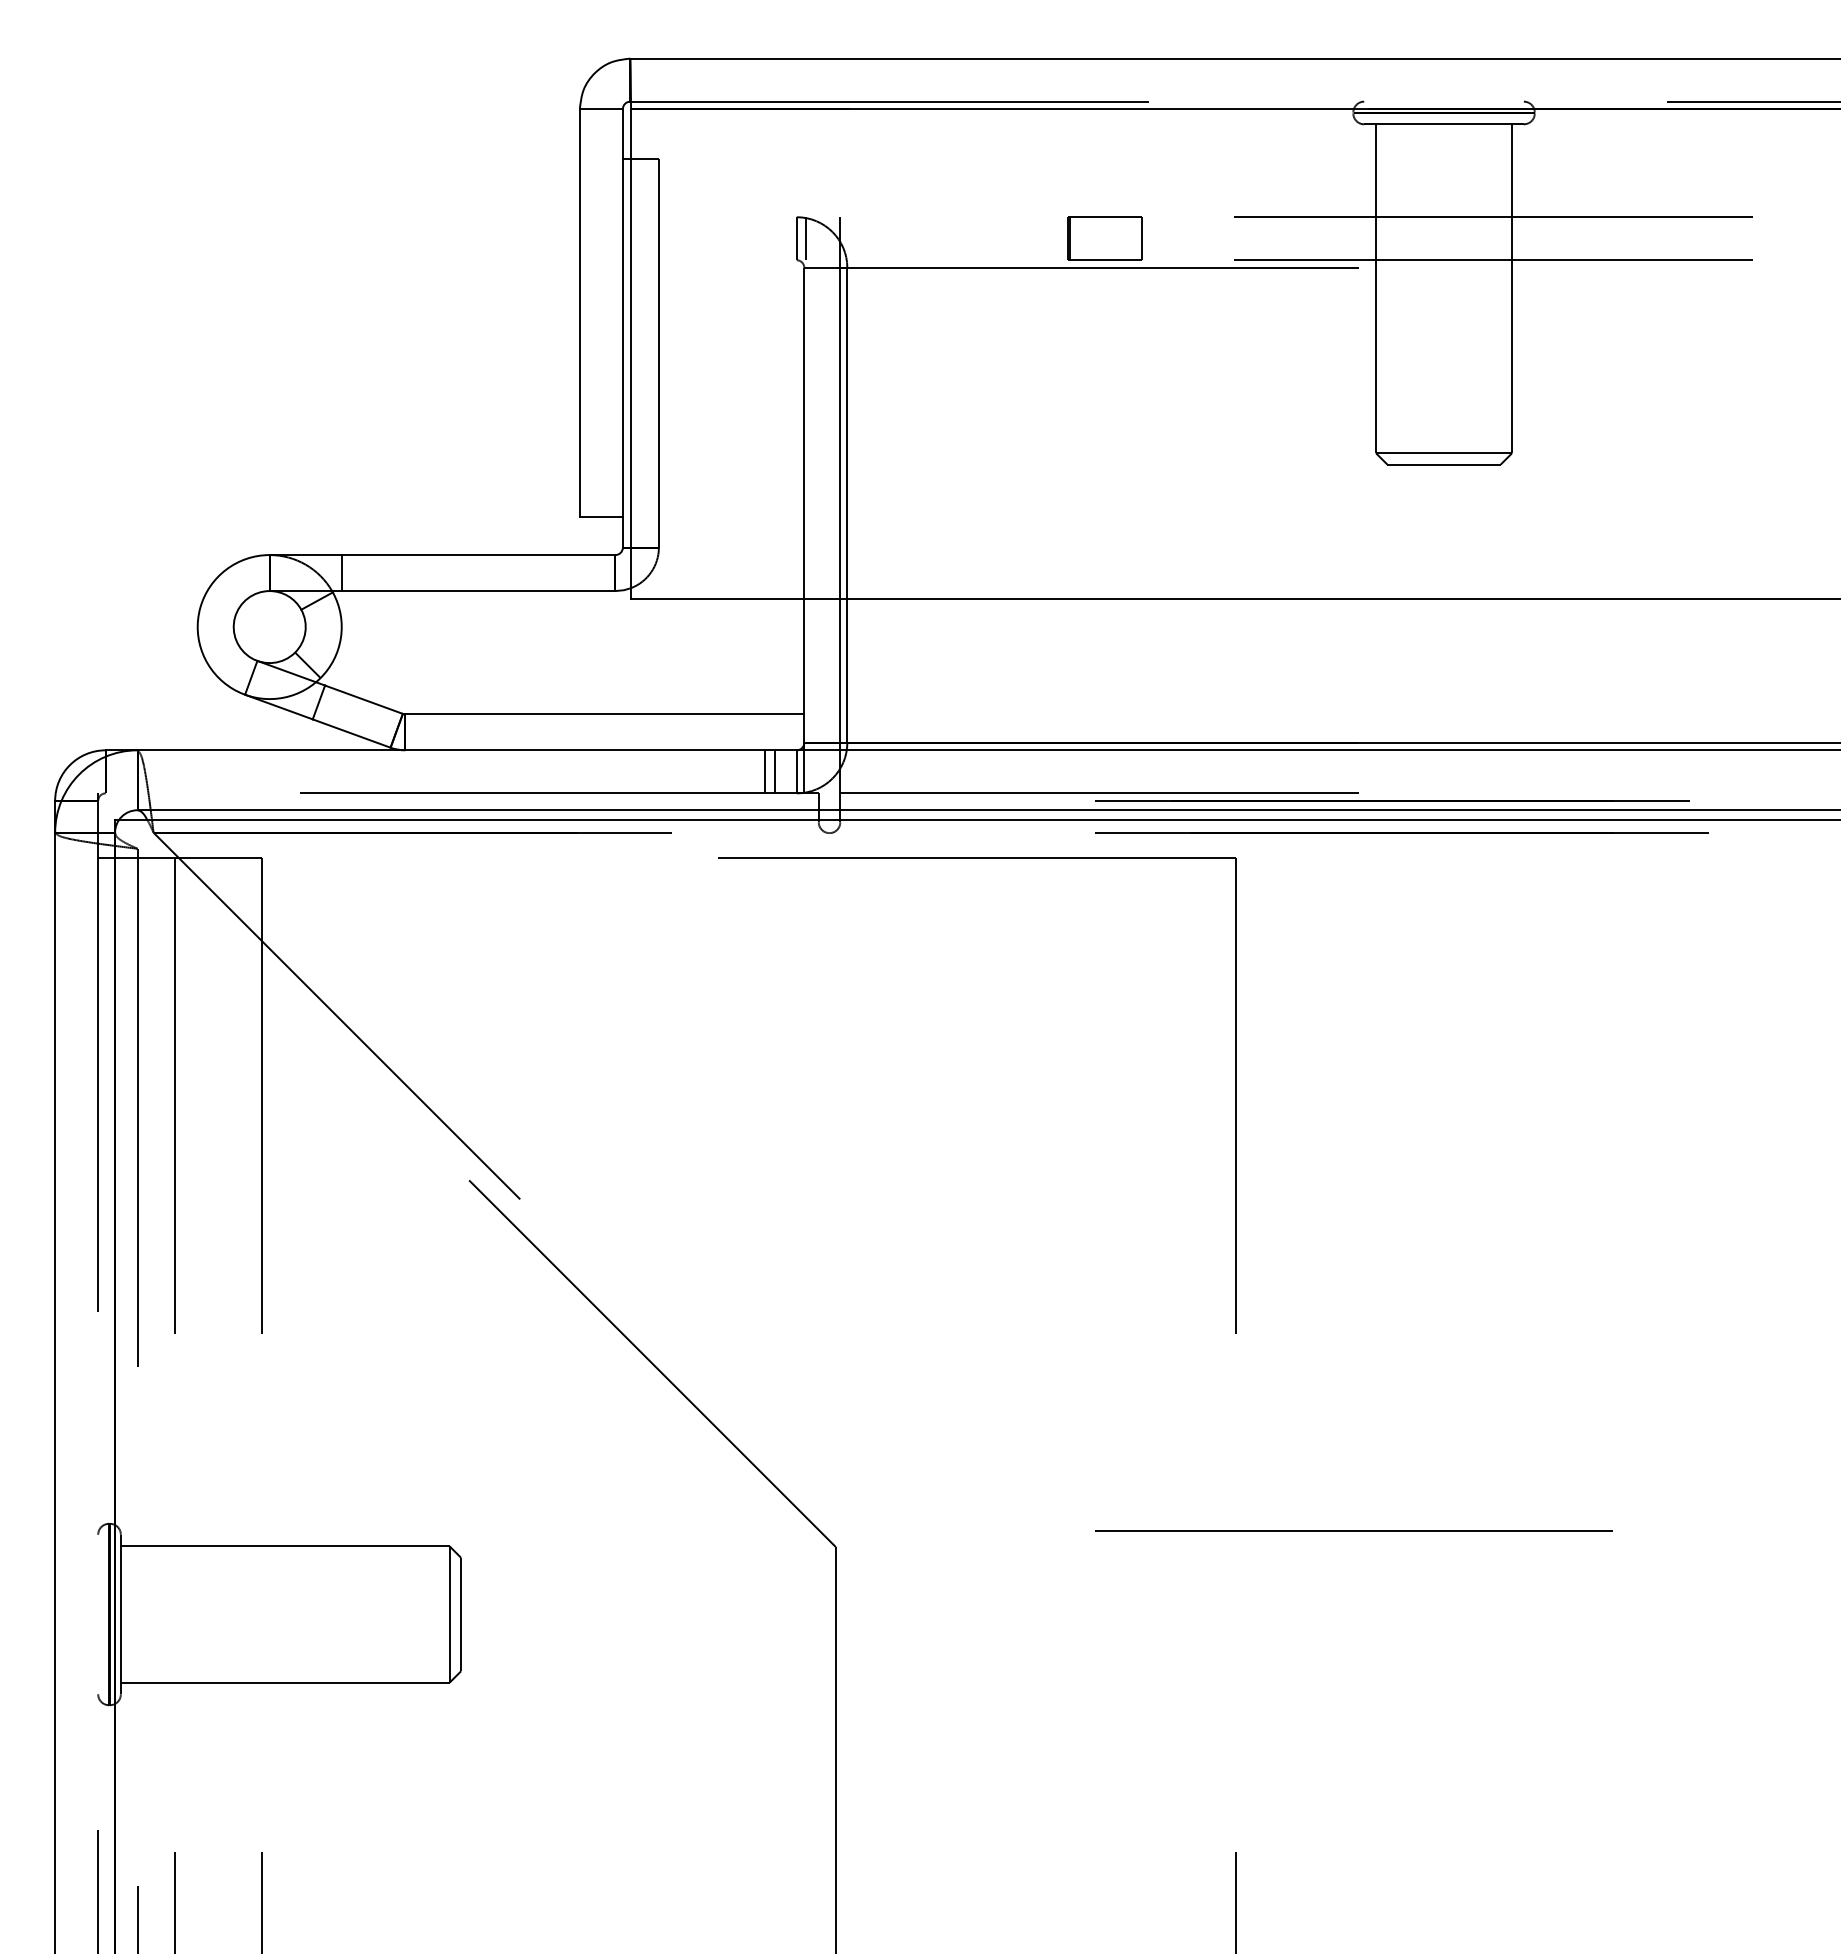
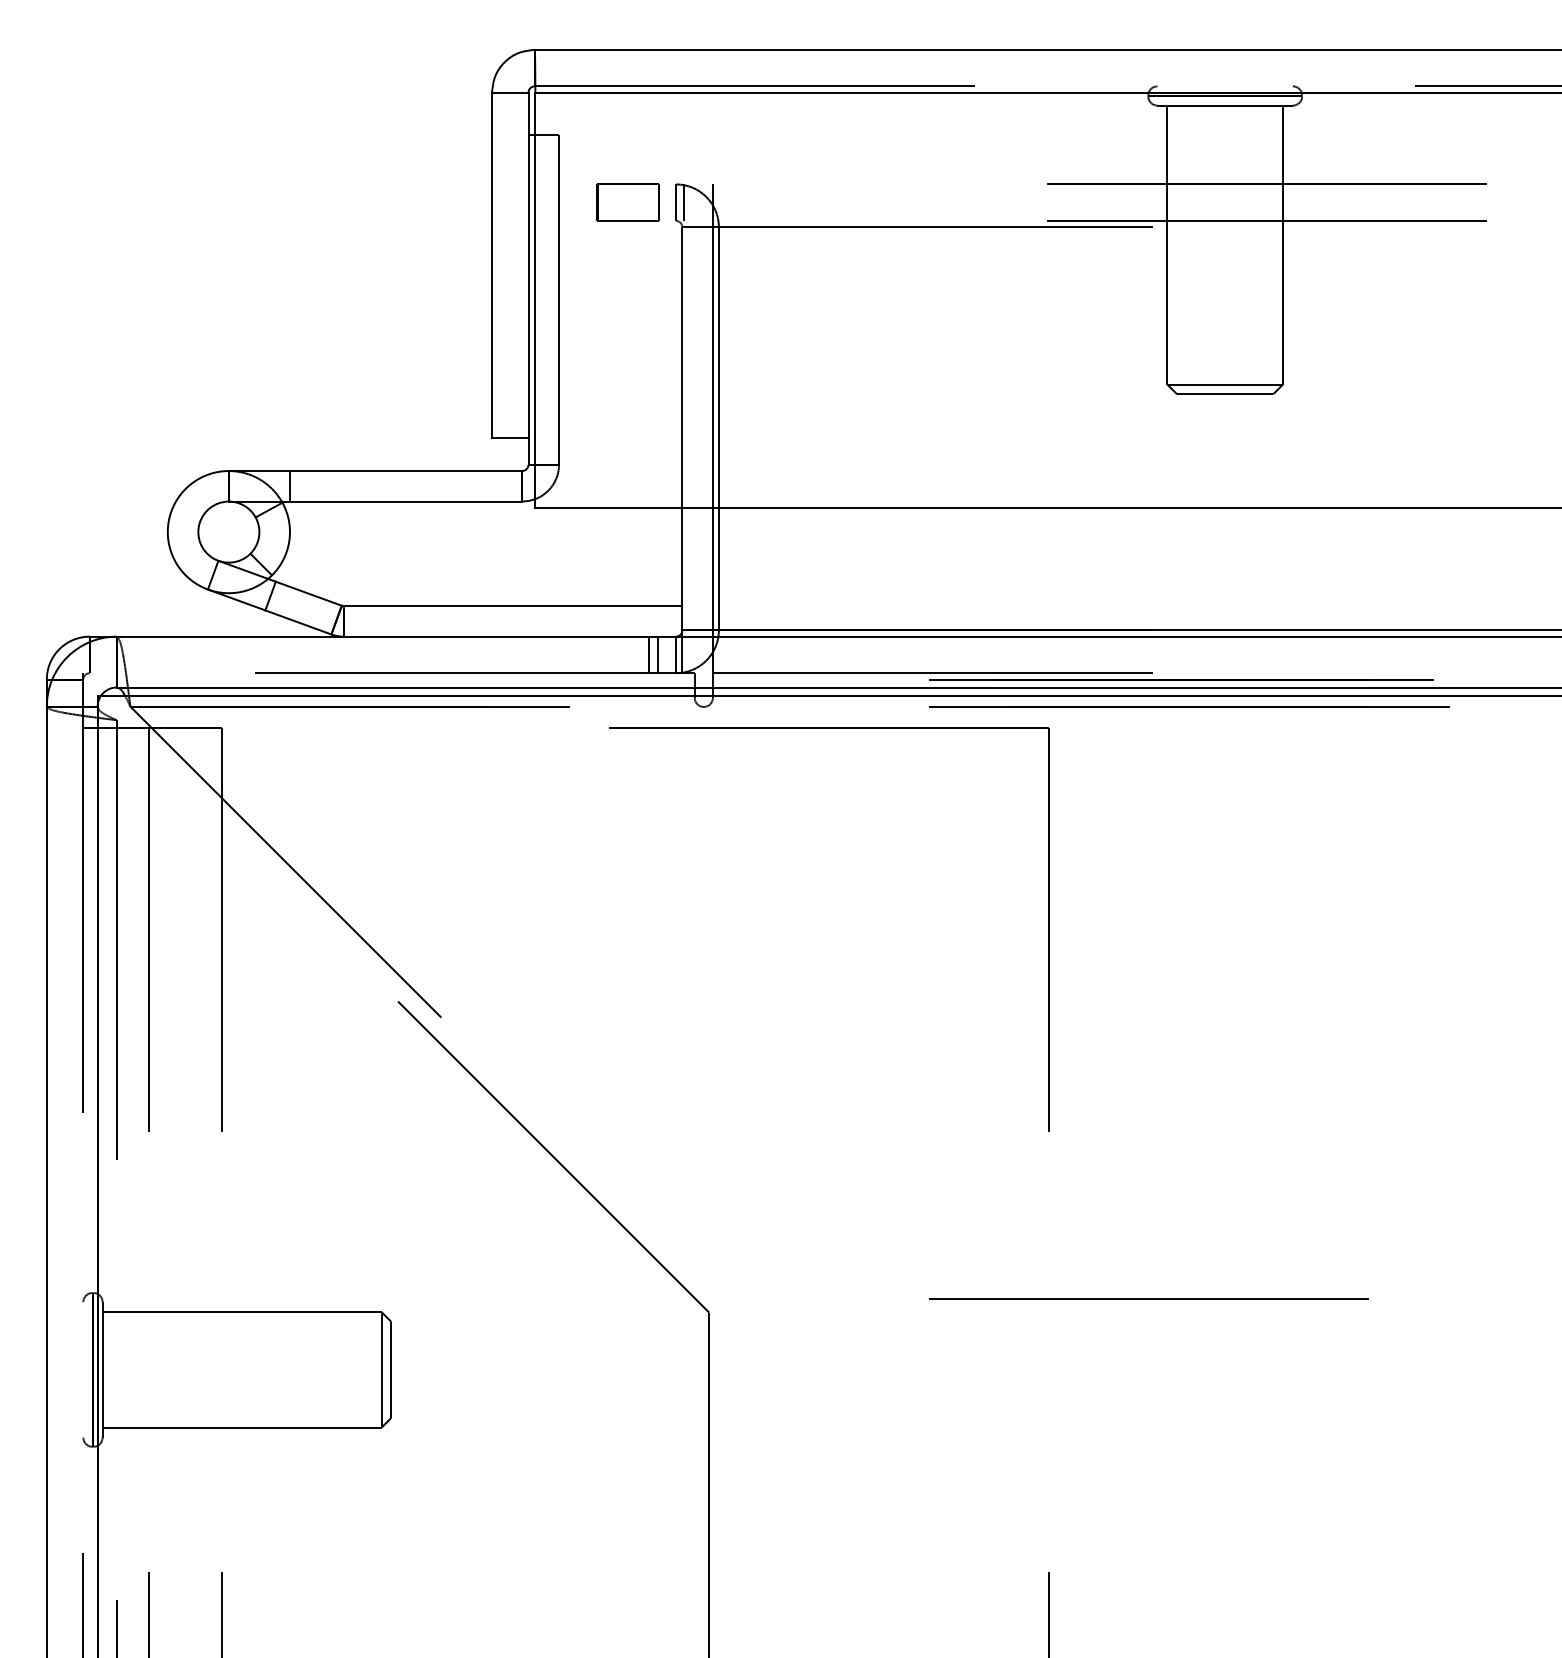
part: (1104, 238) -> (627, 202), moved

